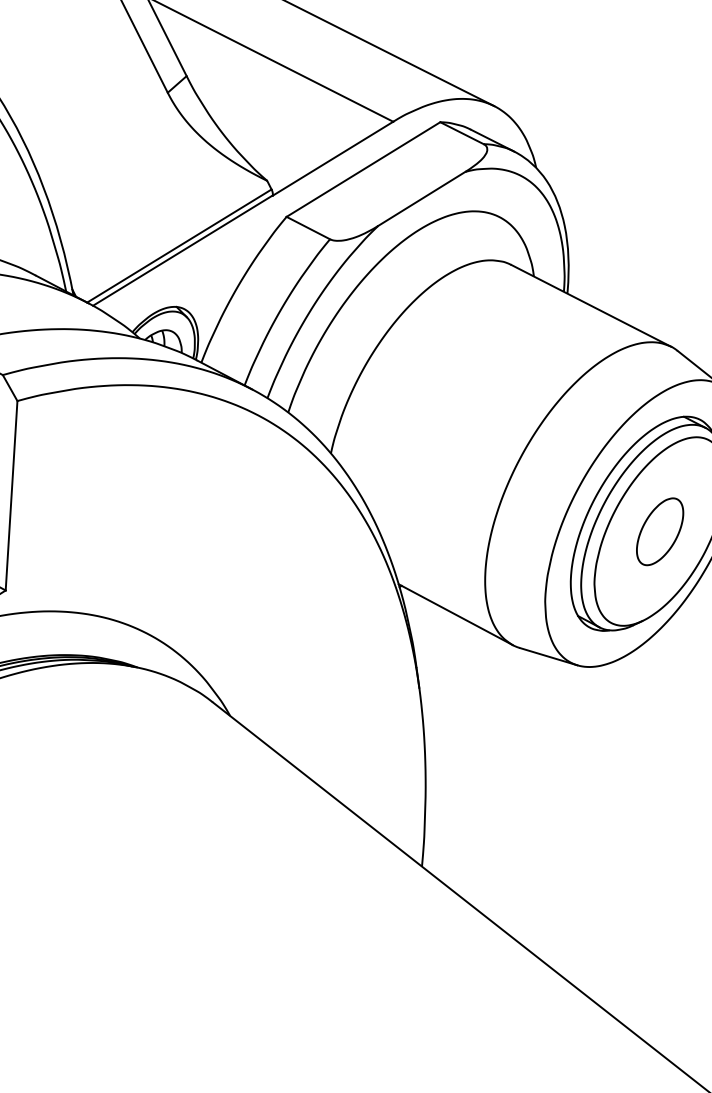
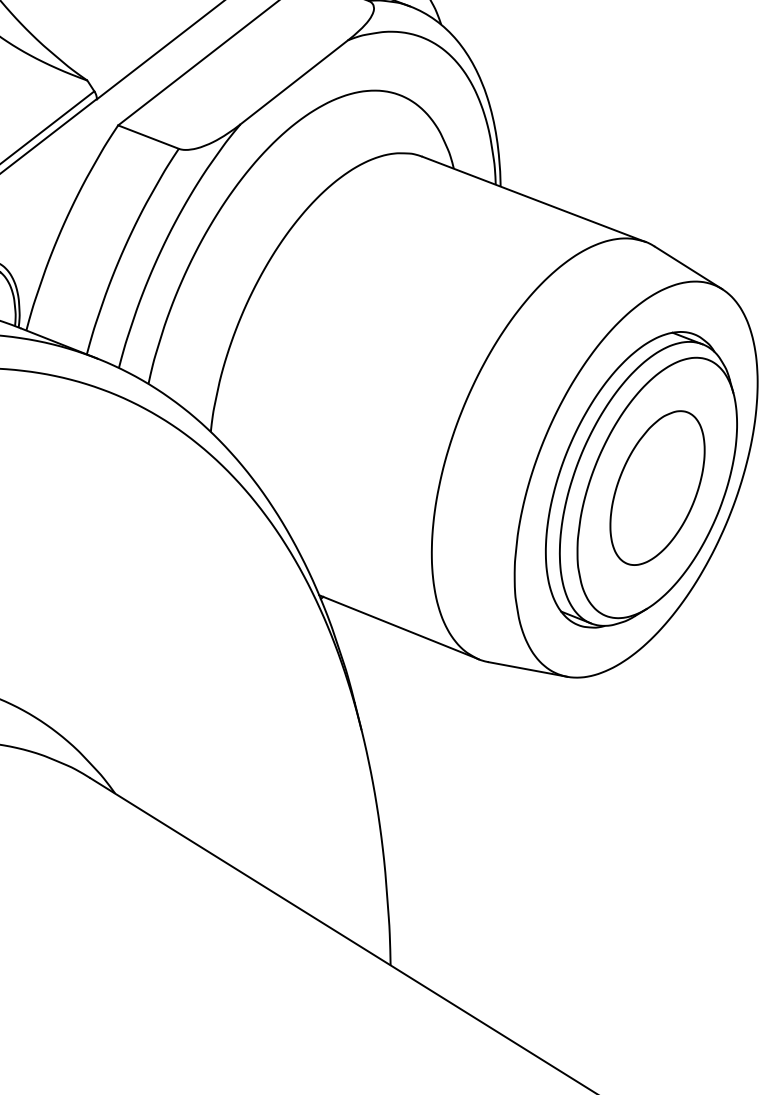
part: (659, 531) -> (656, 487), size x1.67

